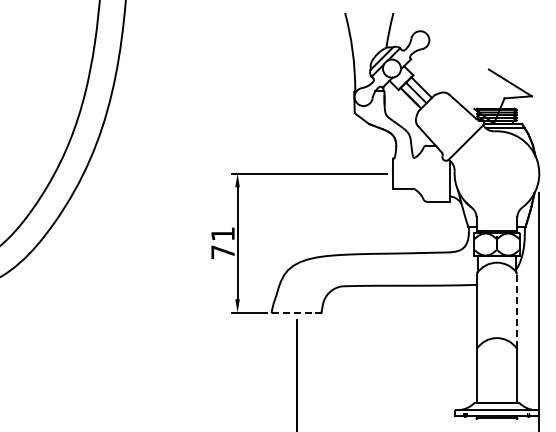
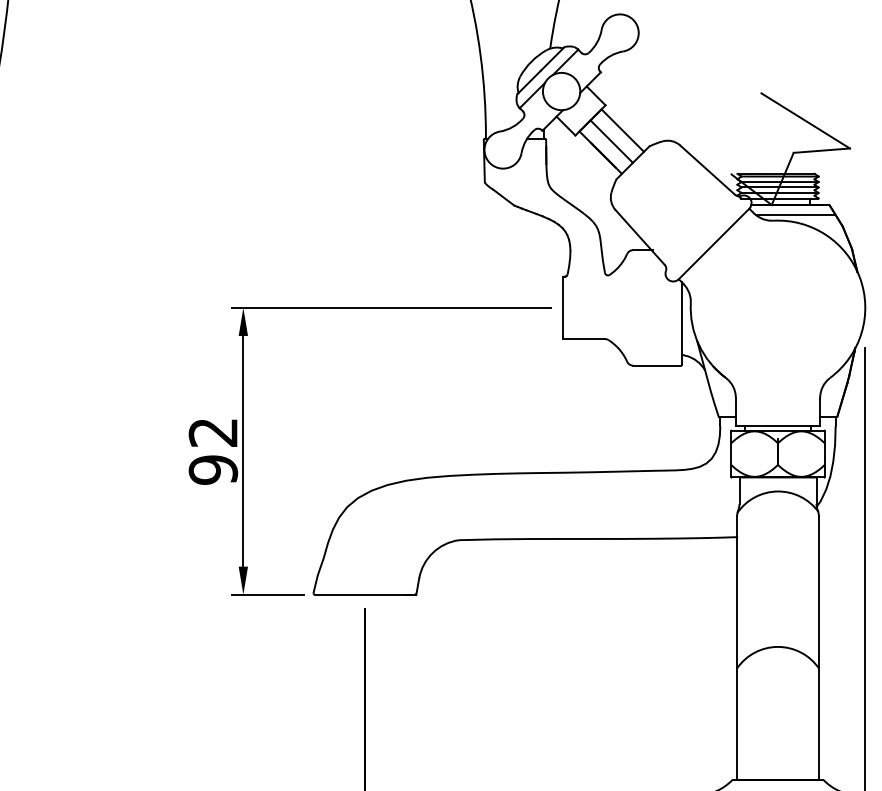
text: (222, 243) -> (212, 451), 71 -> 92
line: (516, 311) -> (818, 592), dashed -> solid
line: (296, 312) -> (364, 594), dashed -> solid

